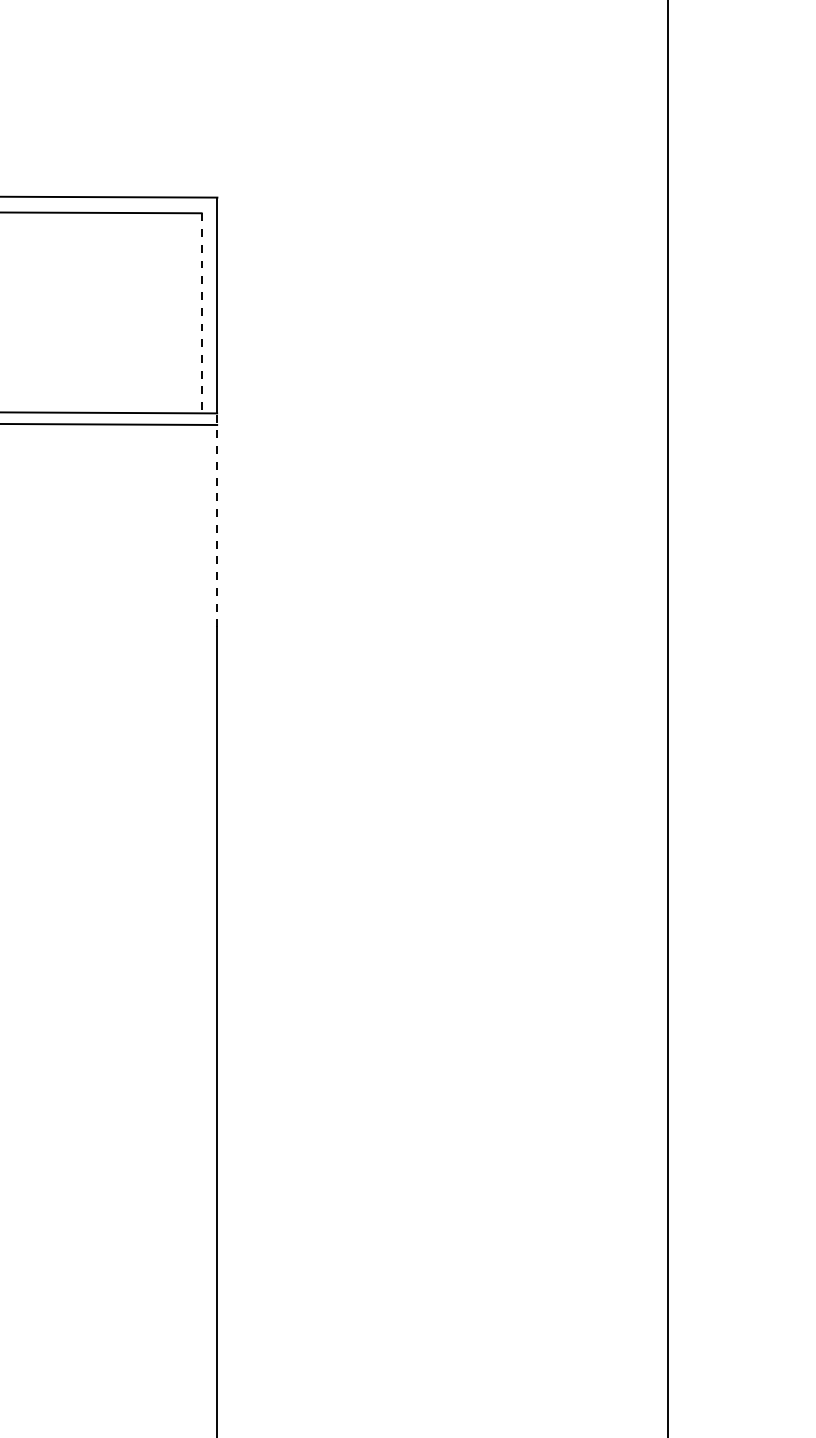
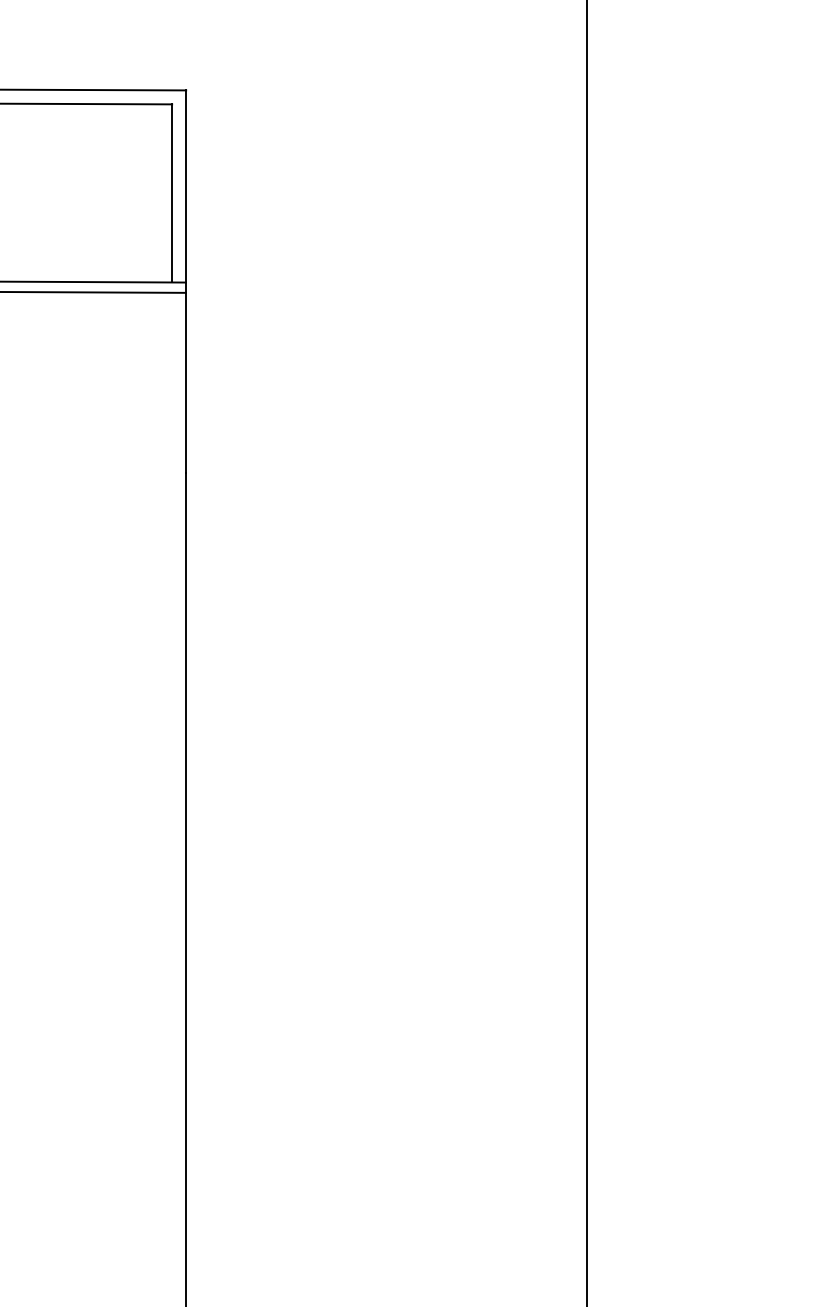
line: (202, 313) -> (172, 193), dashed -> solid
line: (216, 520) -> (185, 377), dashed -> solid

